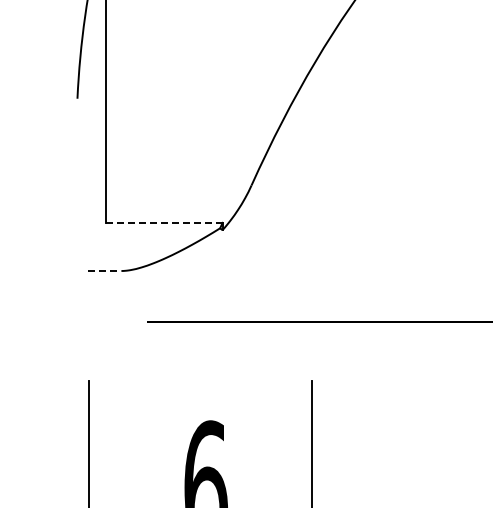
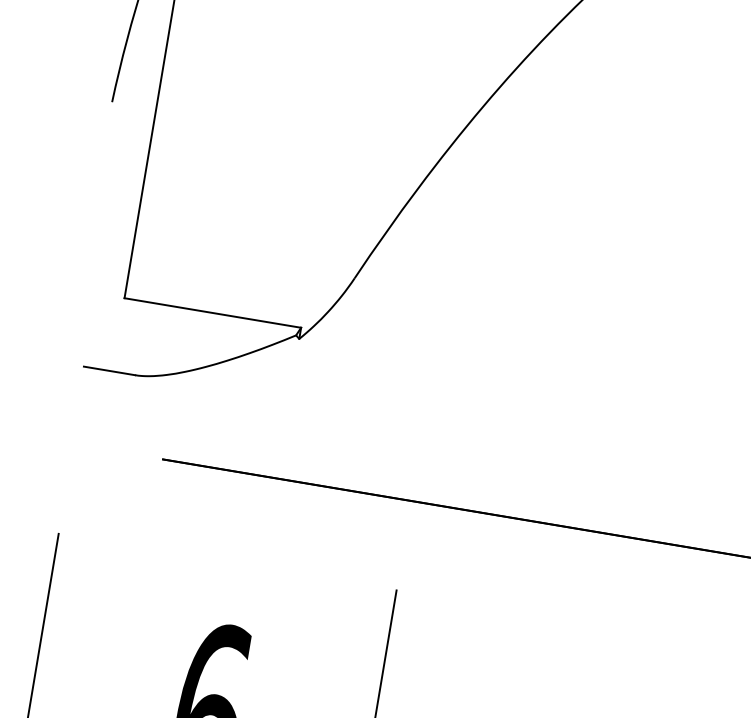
line: (164, 222) -> (212, 312), dashed -> solid
line: (104, 271) -> (109, 371), dashed -> solid

